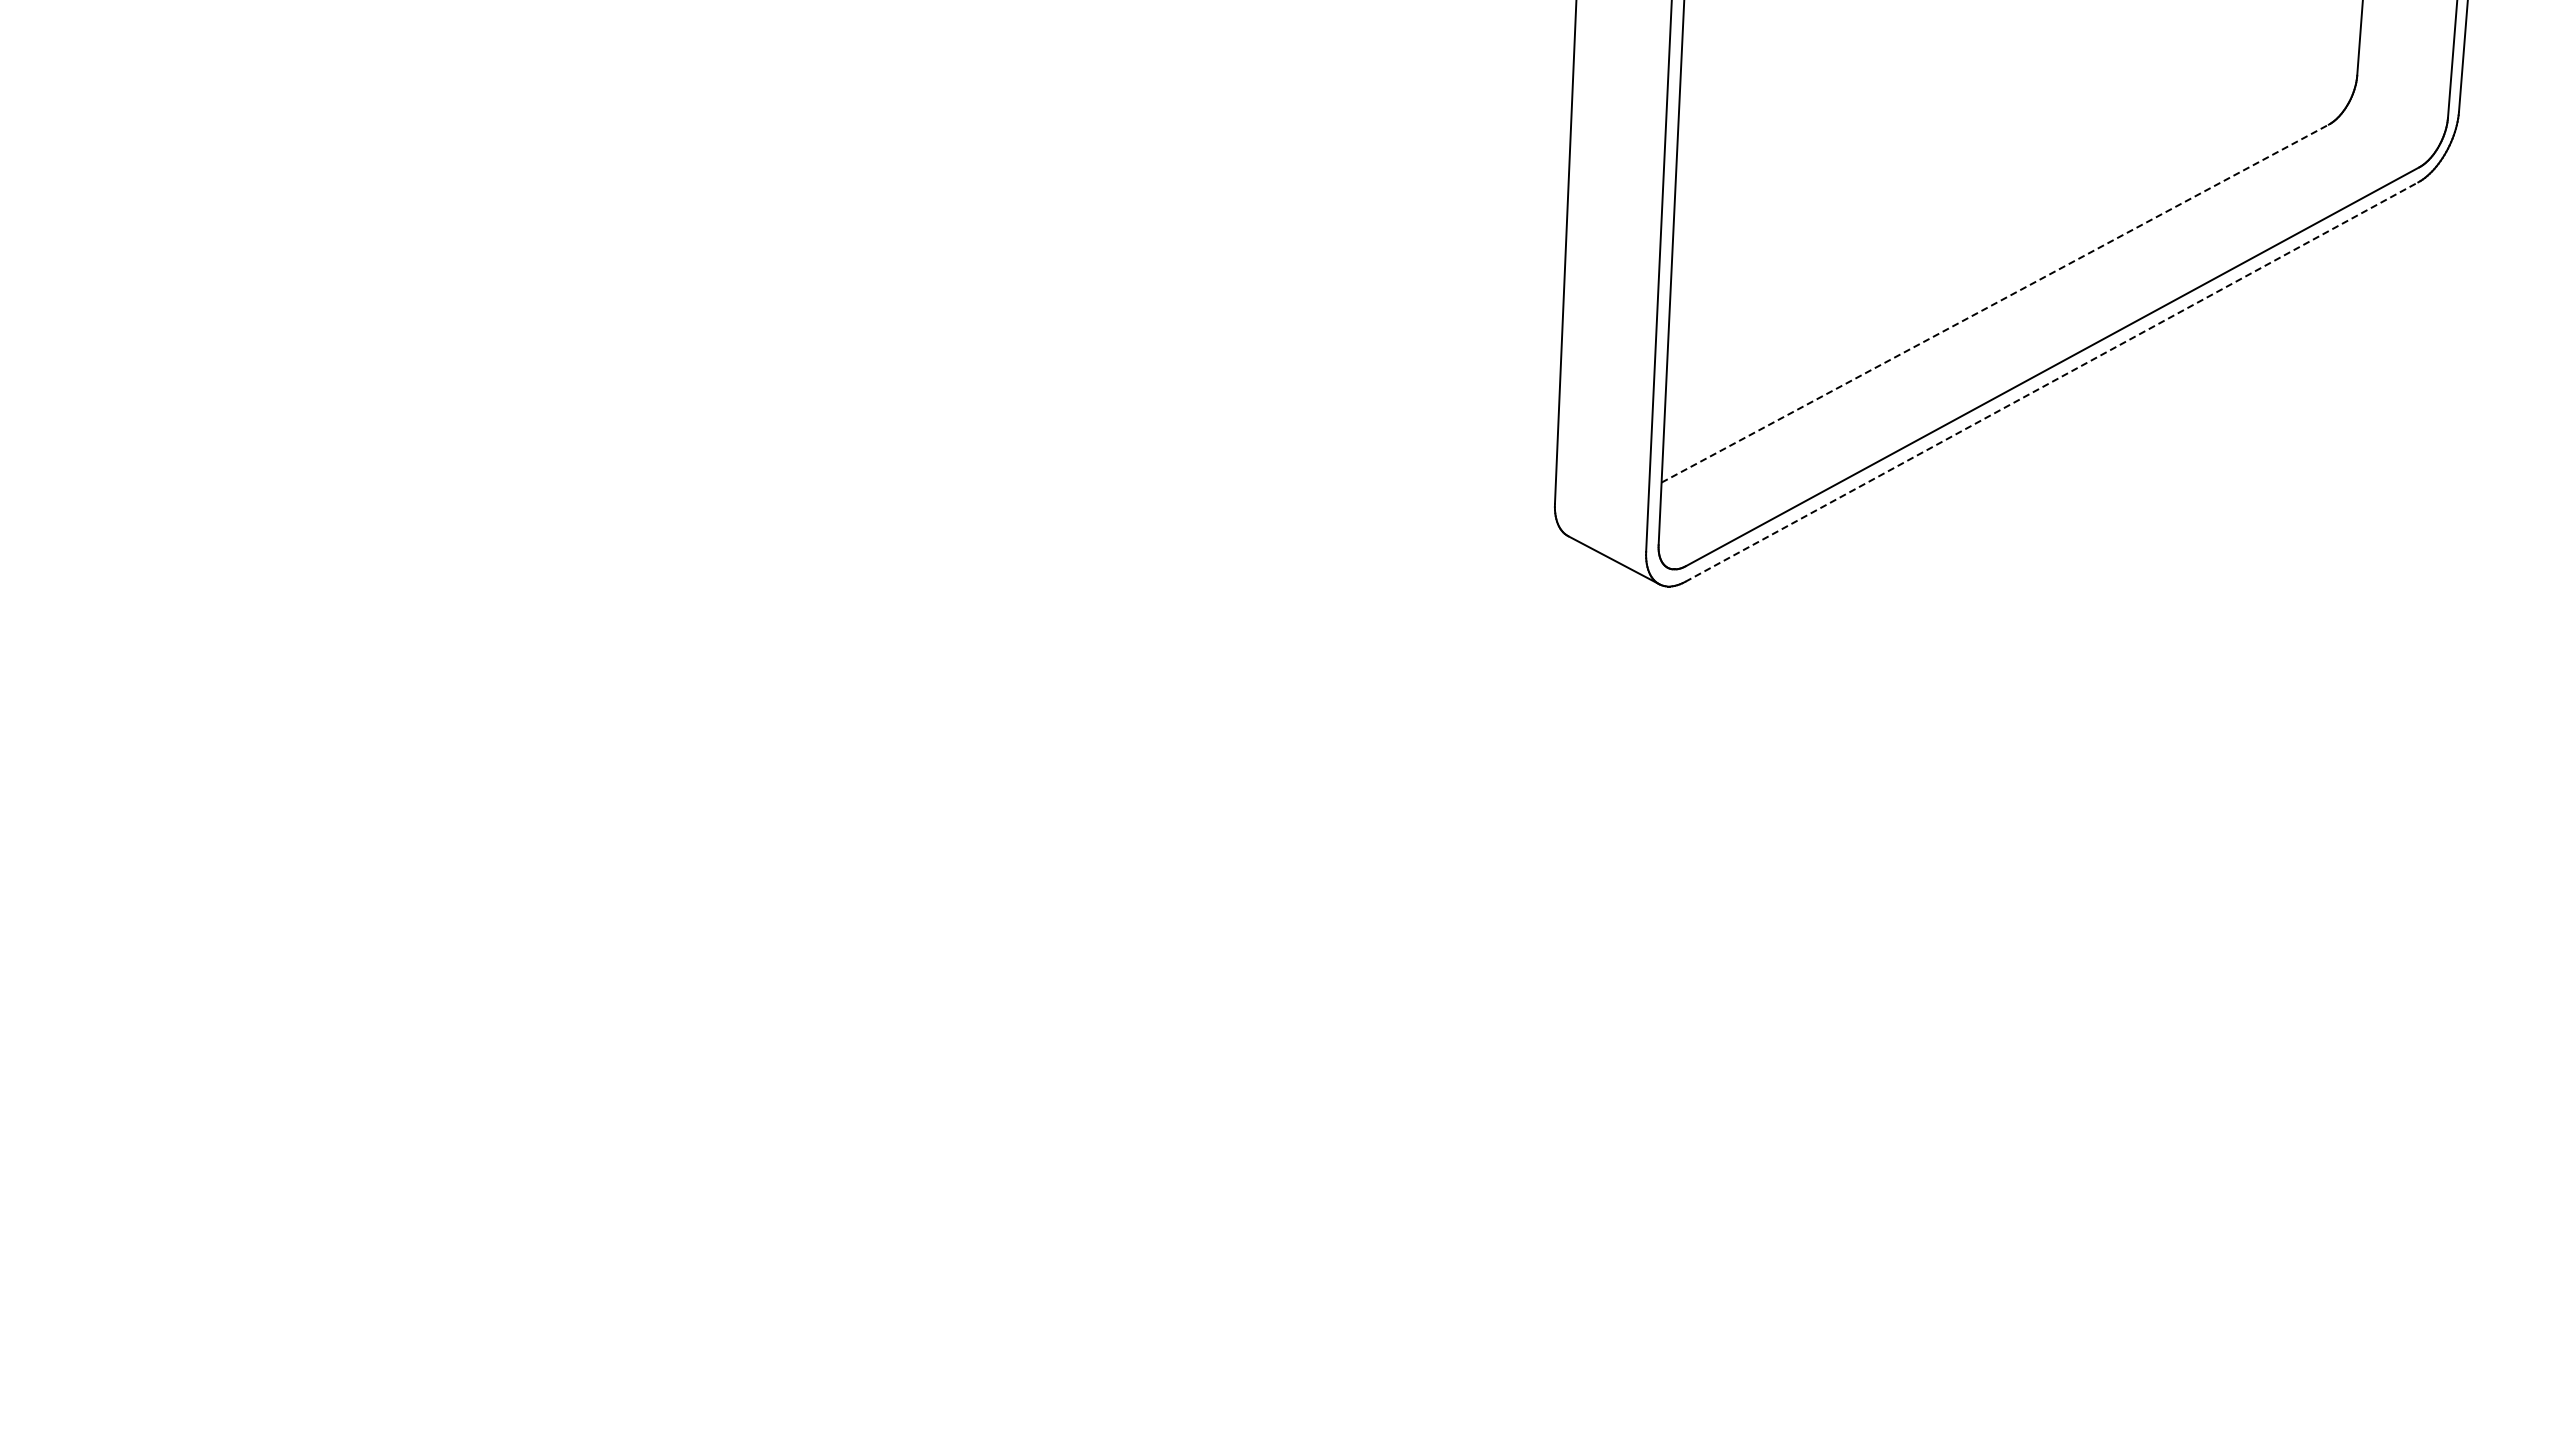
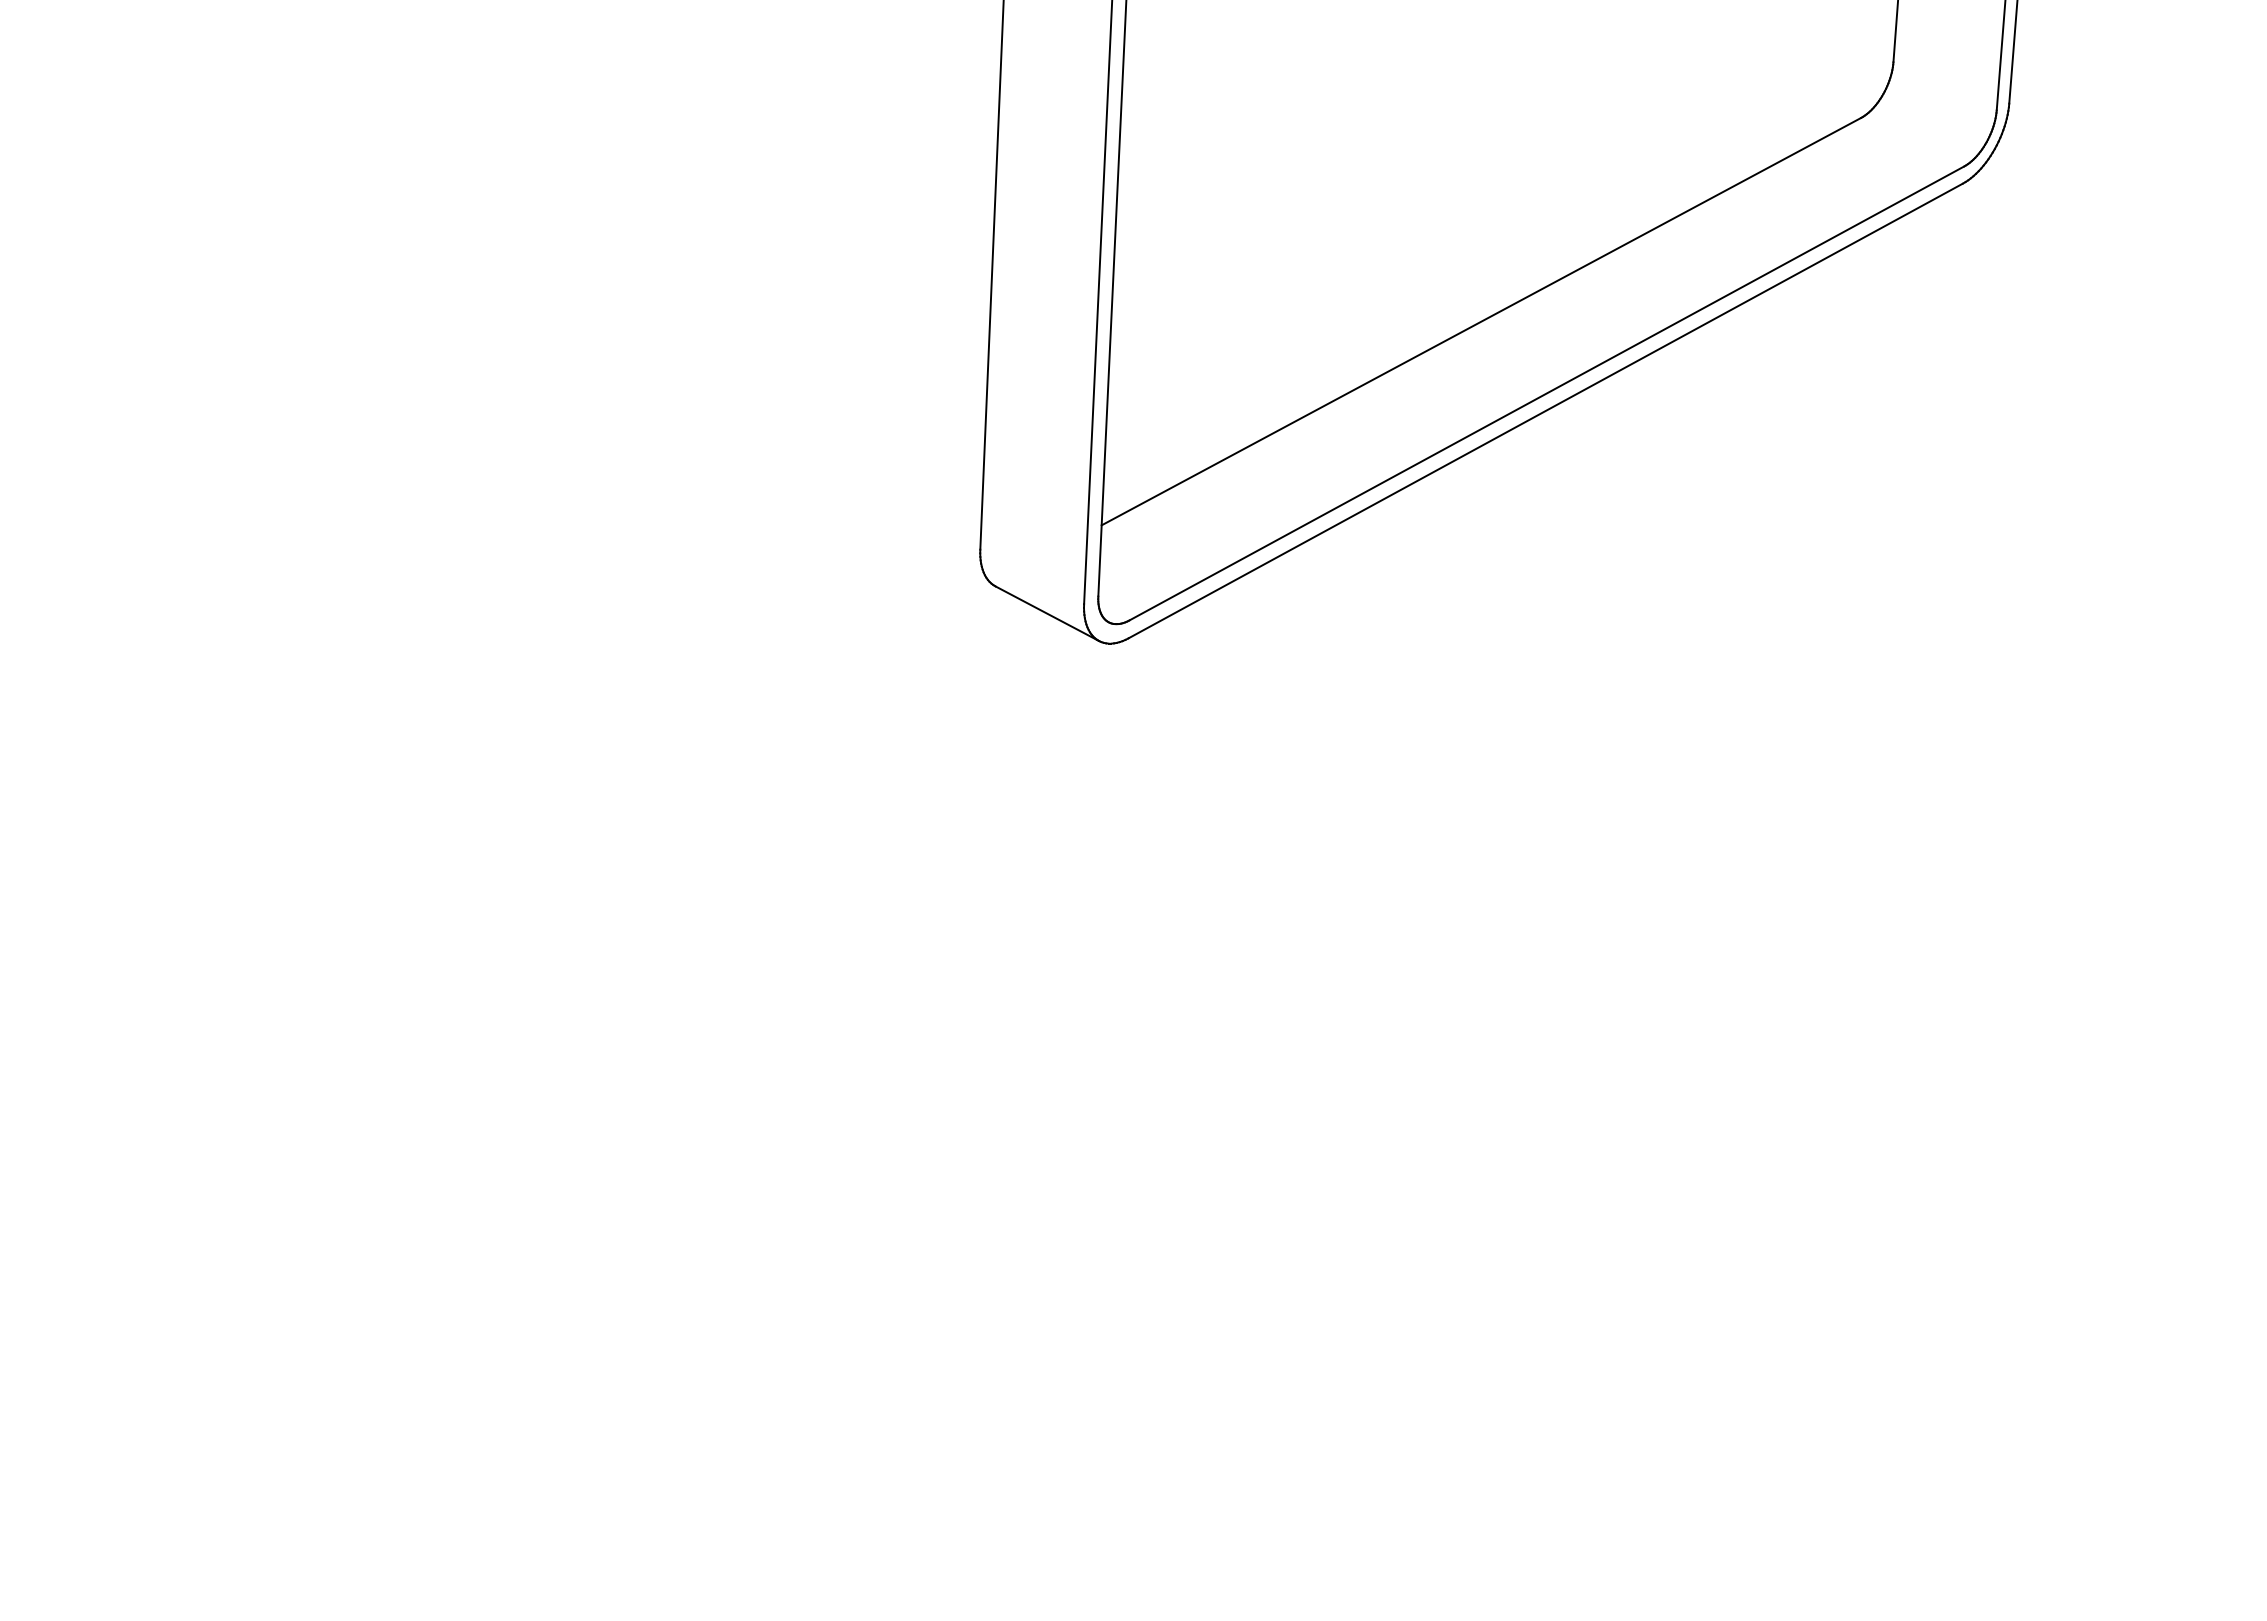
line: (1995, 303) -> (1481, 321), dashed -> solid
line: (2052, 381) -> (1546, 410), dashed -> solid

